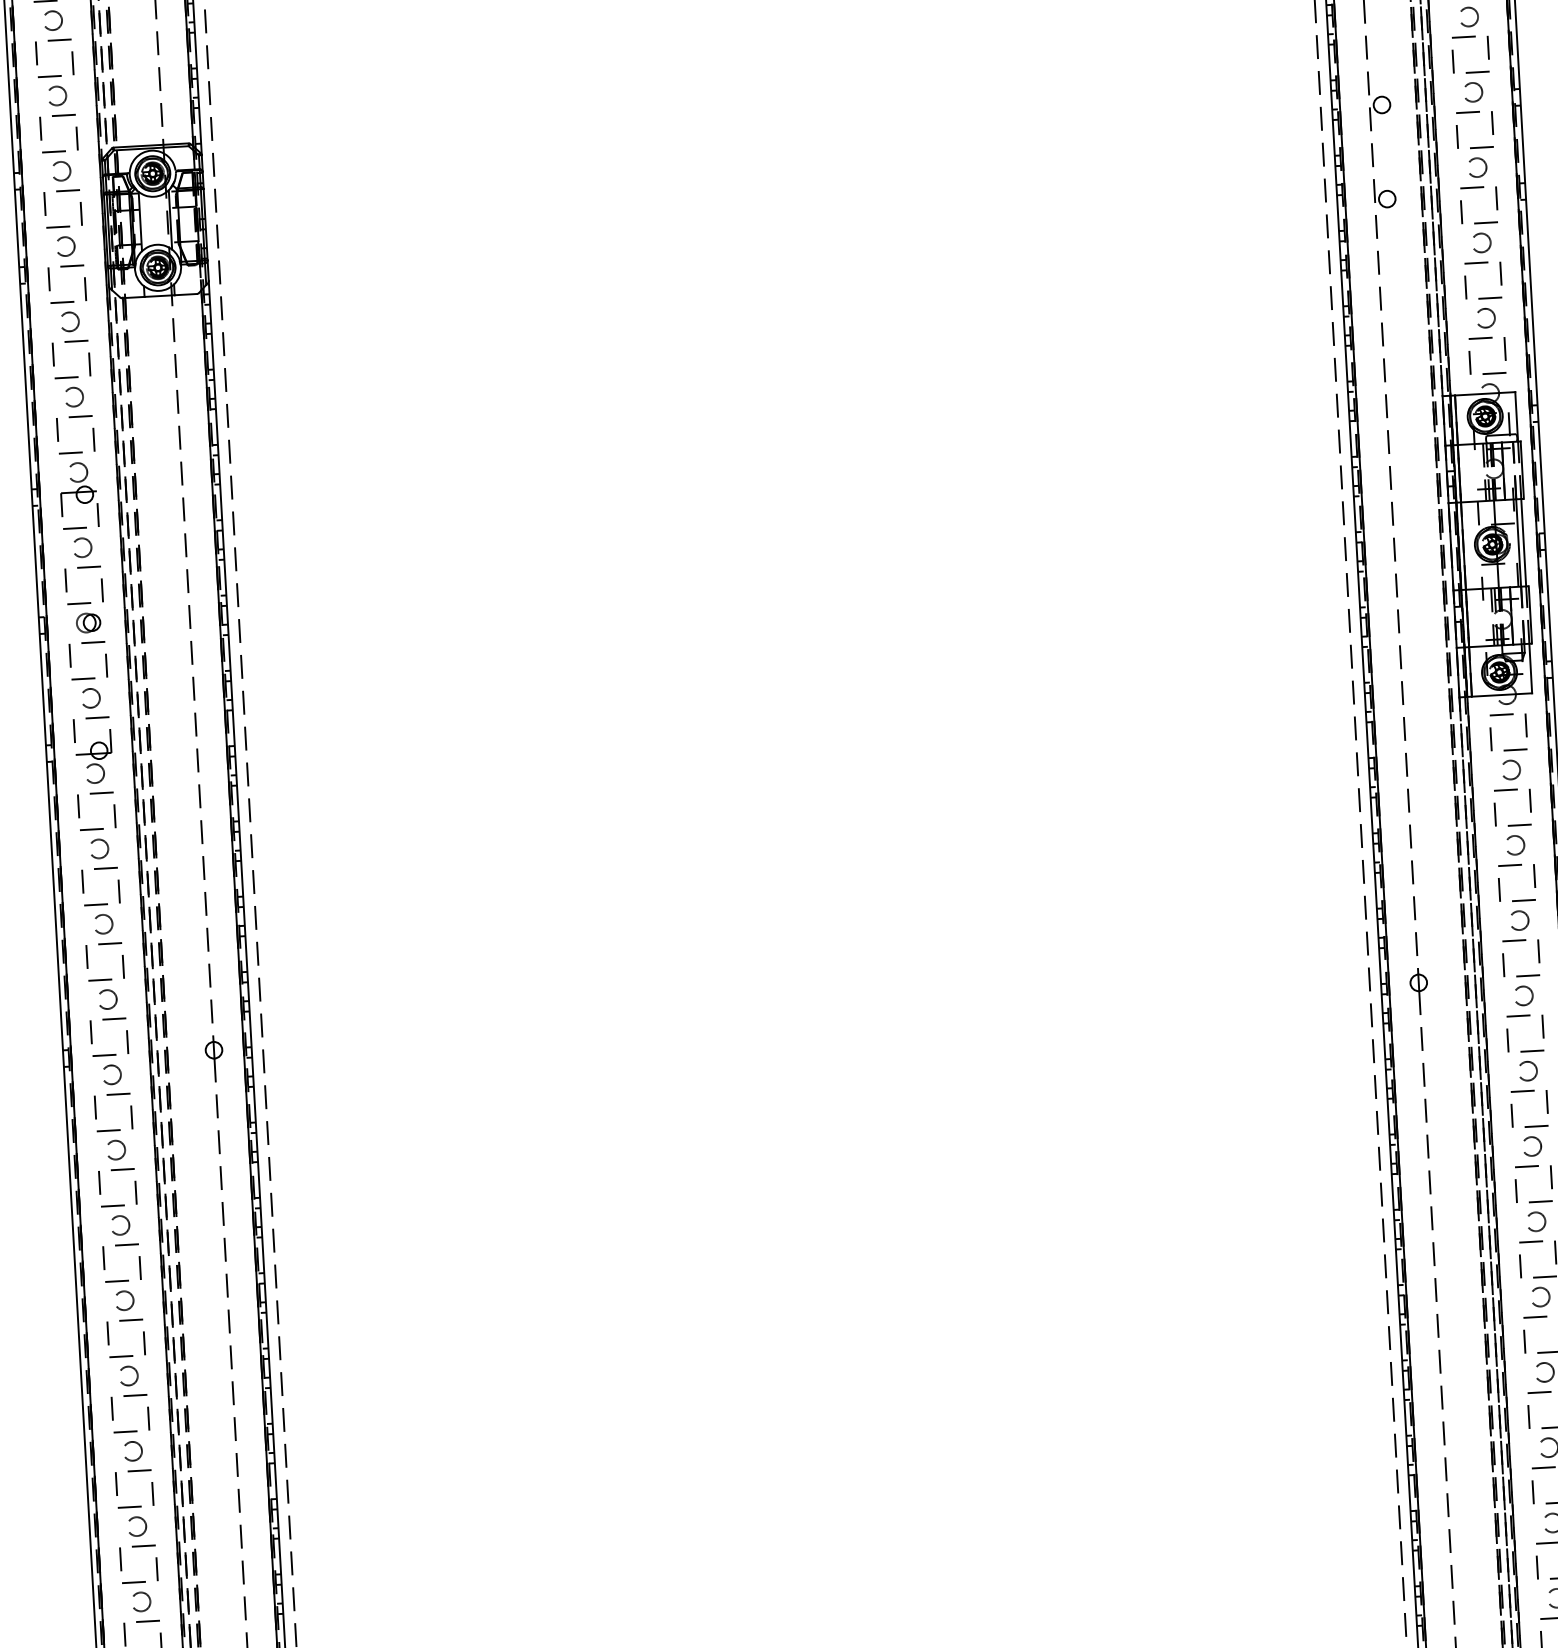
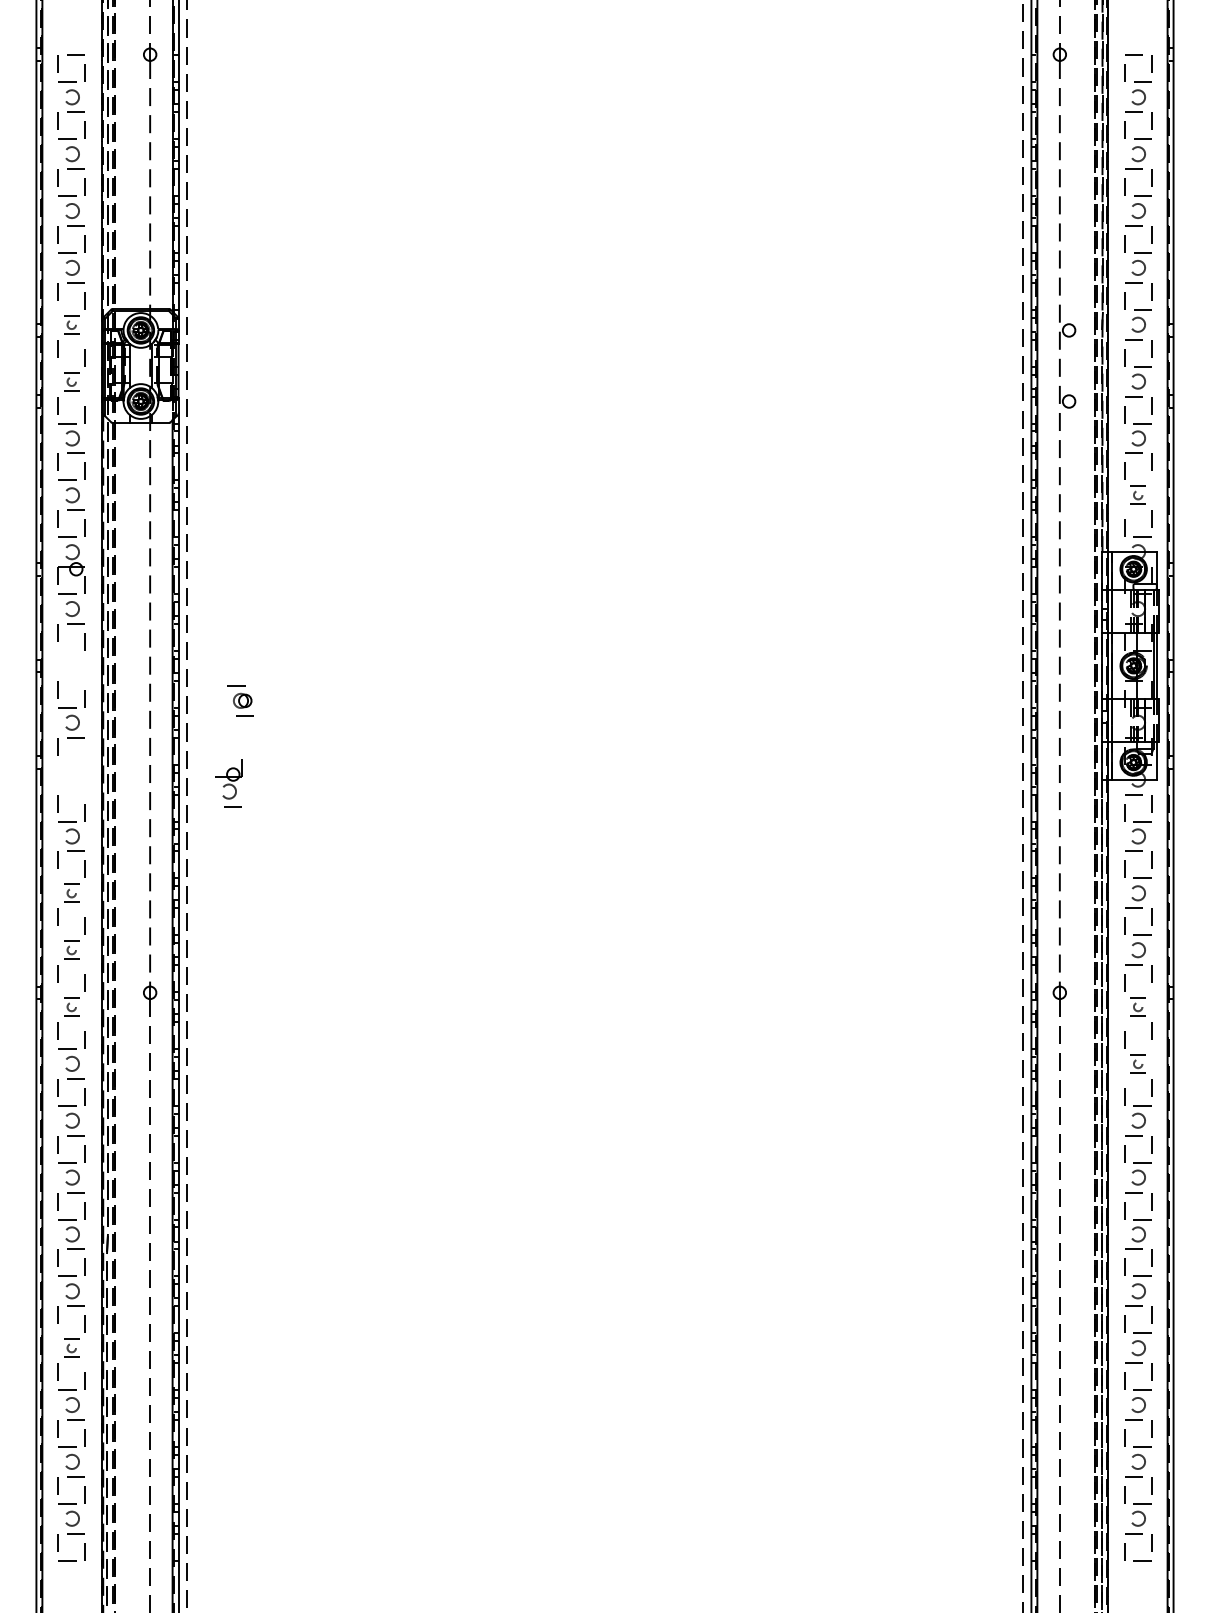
part: (60, 170) -> (71, 324), size x0.6
part: (64, 246) -> (71, 381), size x0.6
part: (1486, 317) -> (1138, 494), size x0.6
part: (85, 622) -> (240, 700), moved
part: (93, 762) -> (228, 783), moved
part: (102, 923) -> (71, 892), size x0.6
part: (1523, 995) -> (1138, 1006), size x0.6
part: (106, 998) -> (71, 949), size x0.6
part: (1528, 1070) -> (1138, 1063), size x0.6
part: (110, 1074) -> (71, 1006), size x0.6
part: (136, 1525) -> (71, 1347), size x0.6

